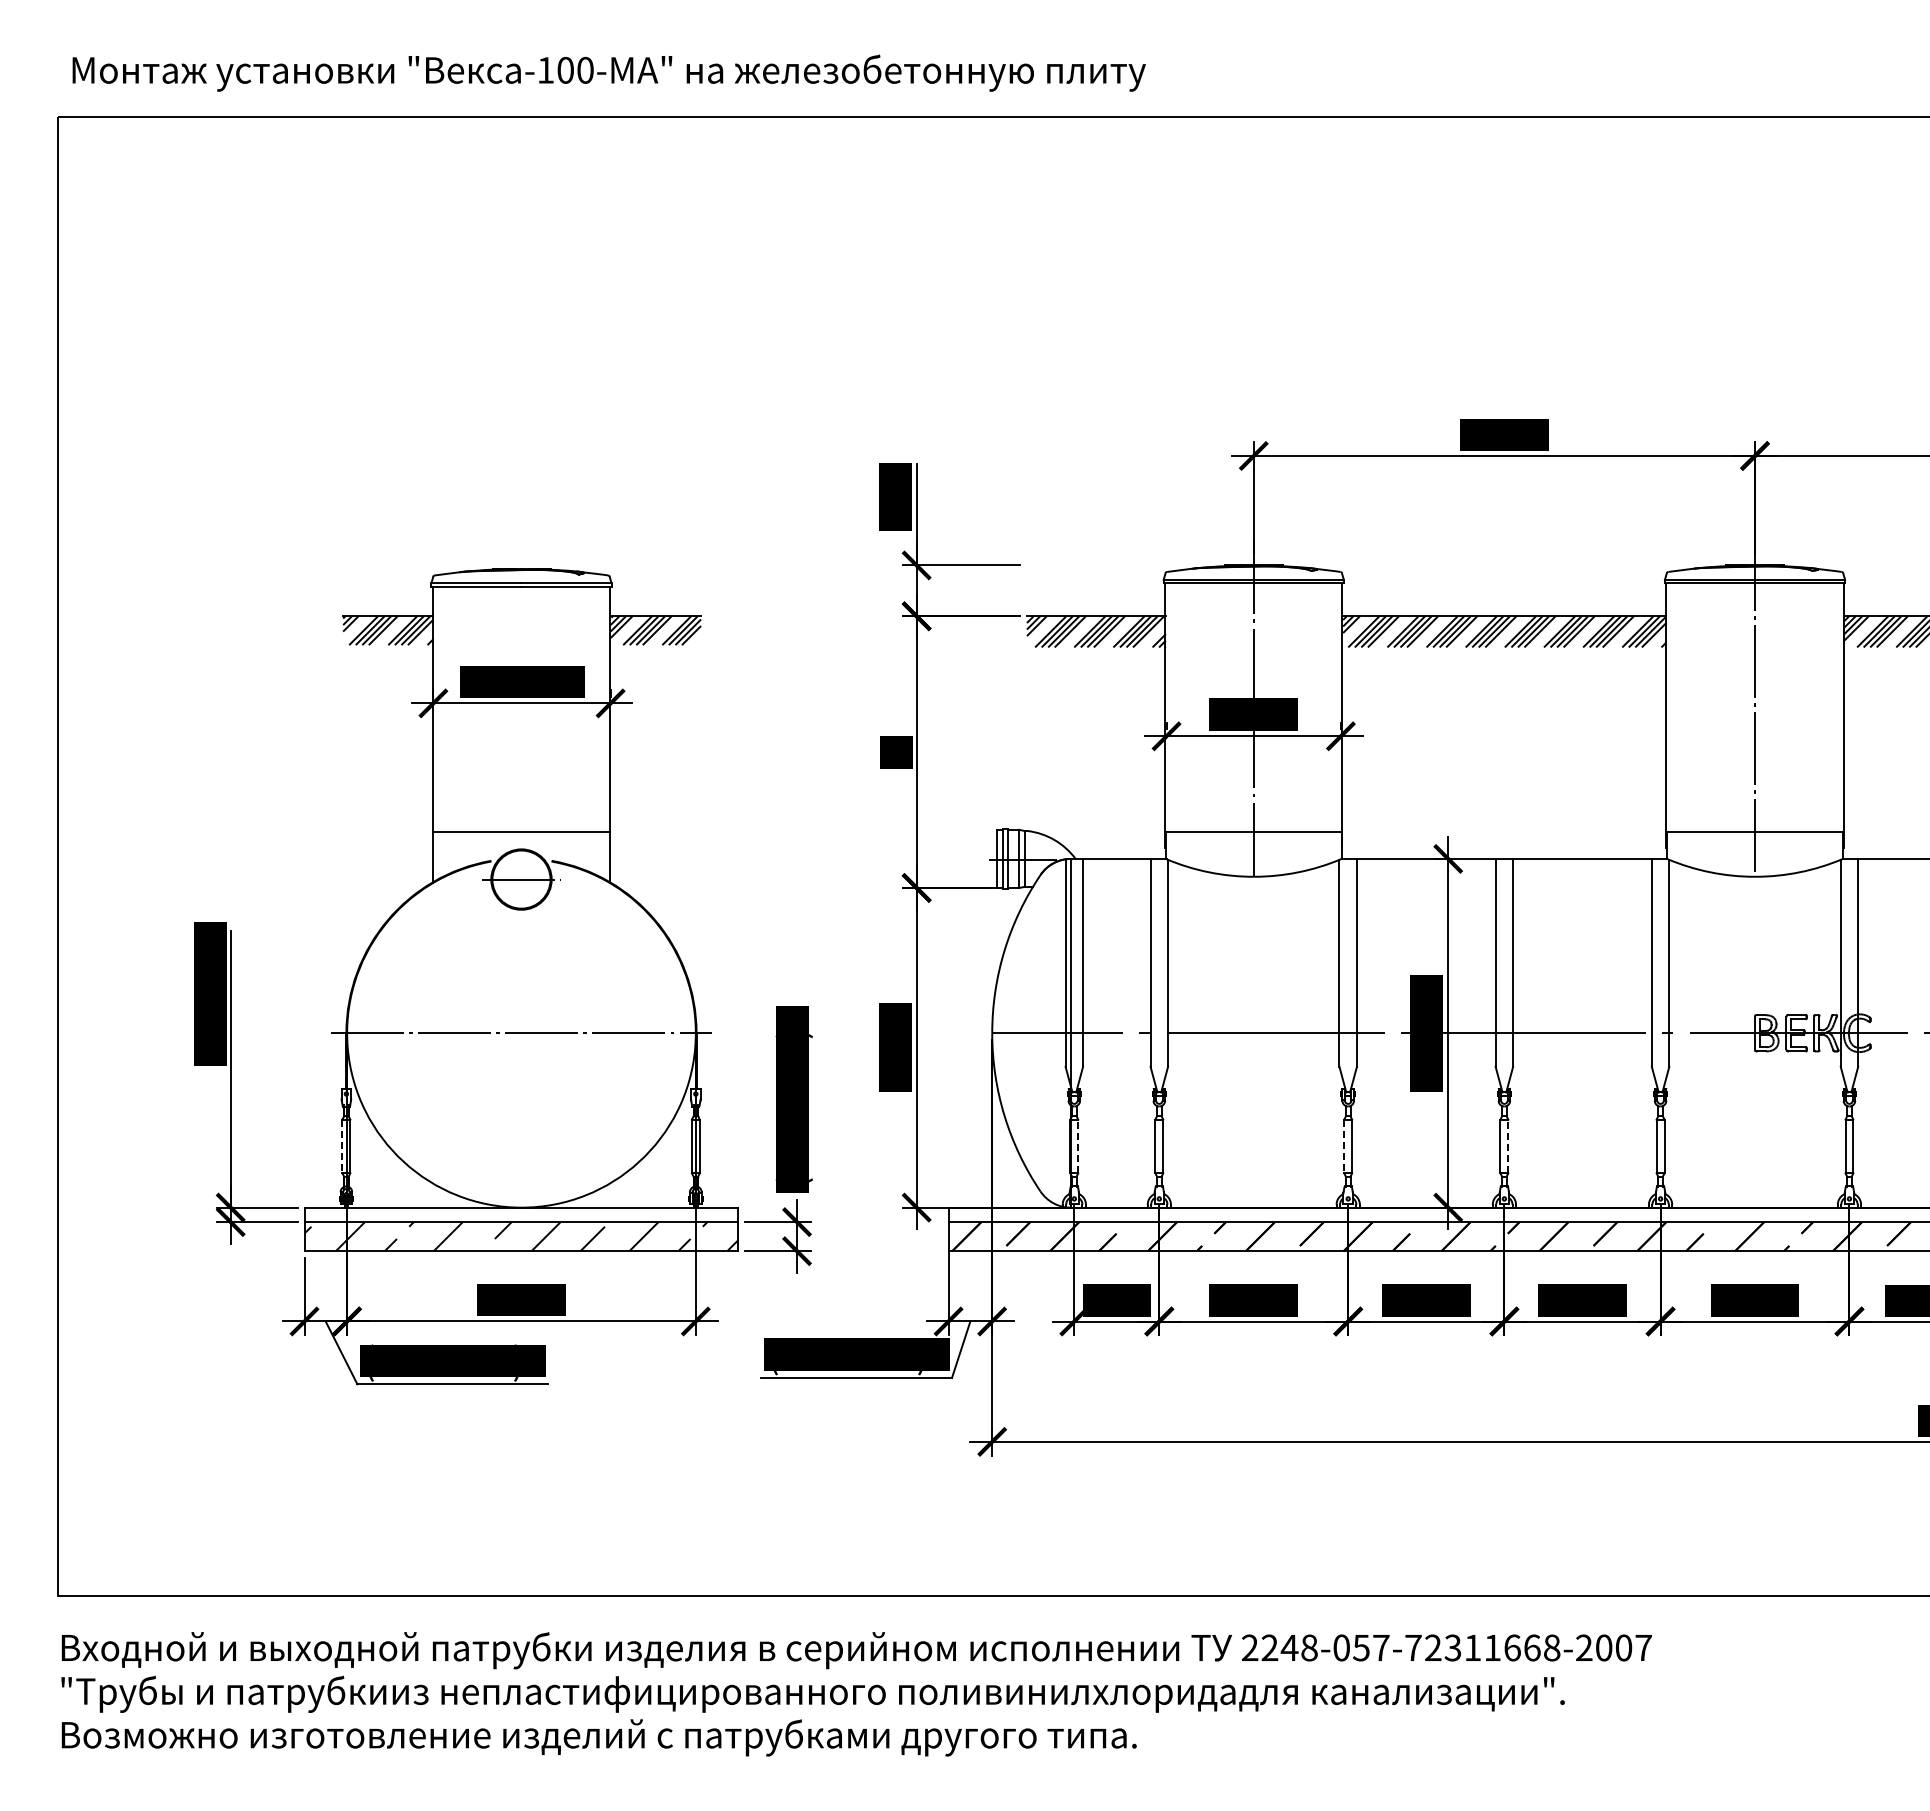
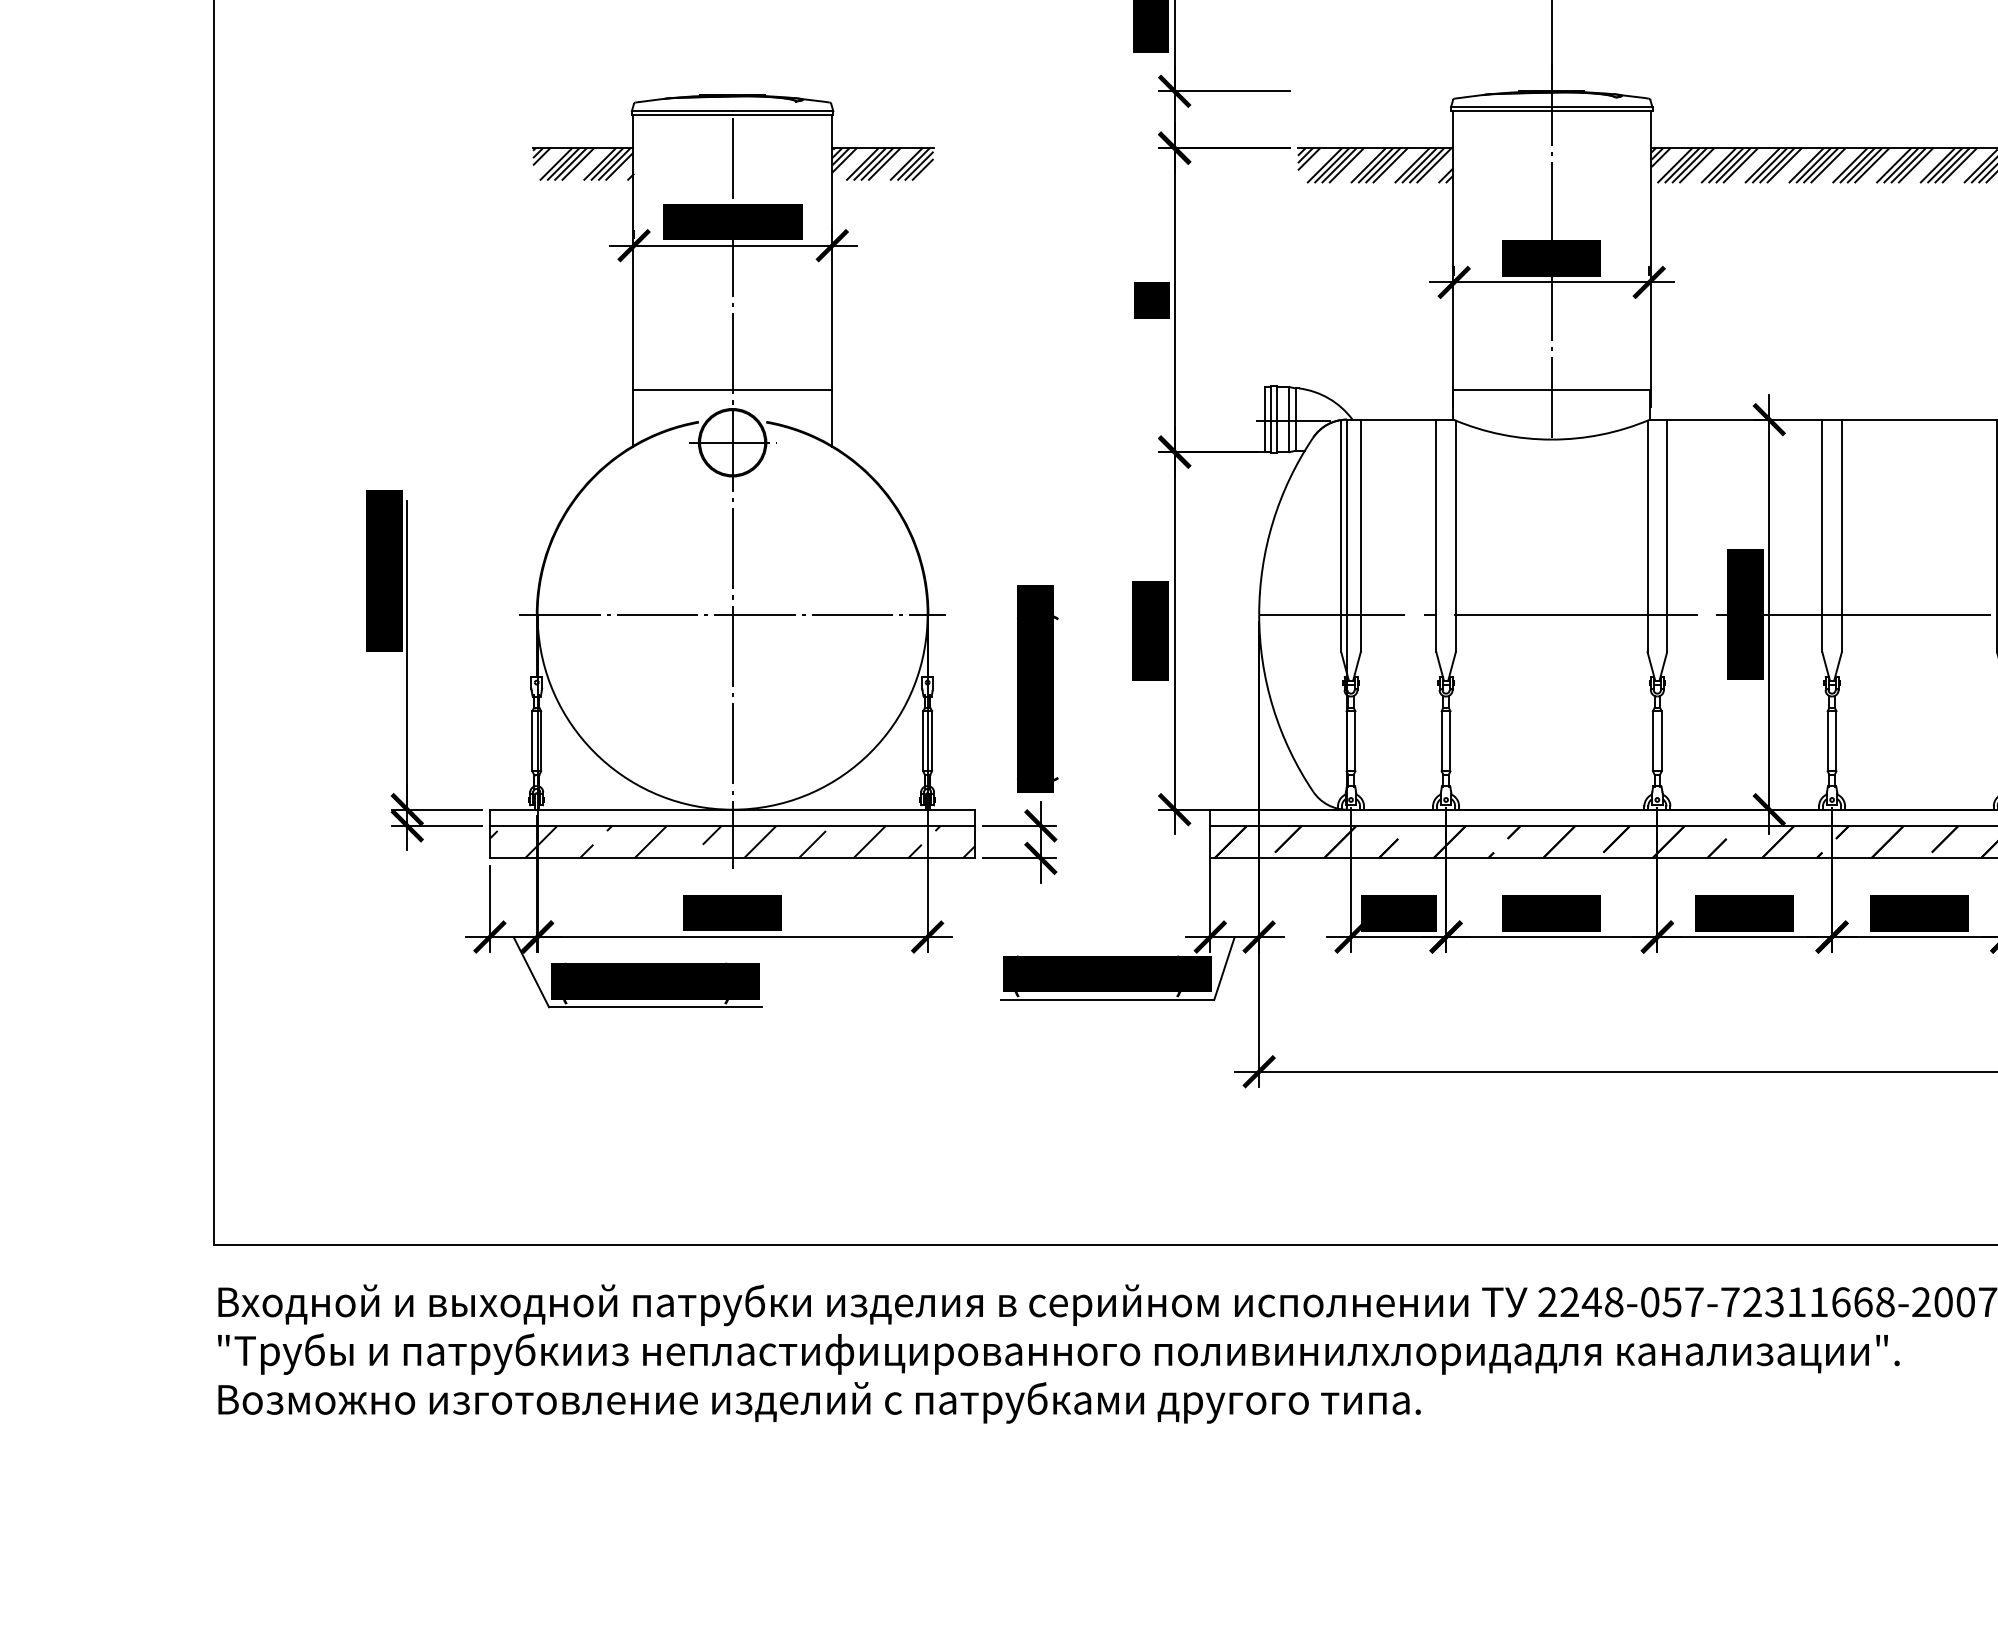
line: (521, 924) -> (732, 492), added
line: (342, 1146) -> (532, 741), dashed -> solid
line: (1078, 1146) -> (1355, 741), dashed -> solid
line: (1344, 1146) -> (1653, 741), dashed -> solid
line: (1508, 1146) -> (1836, 741), dashed -> solid

